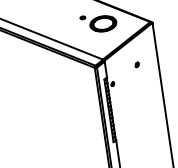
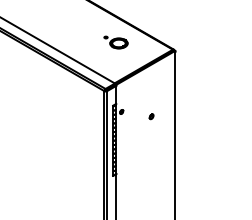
part: (98, 23) -> (115, 42), size x0.6
part: (137, 64) -> (151, 116), moved

